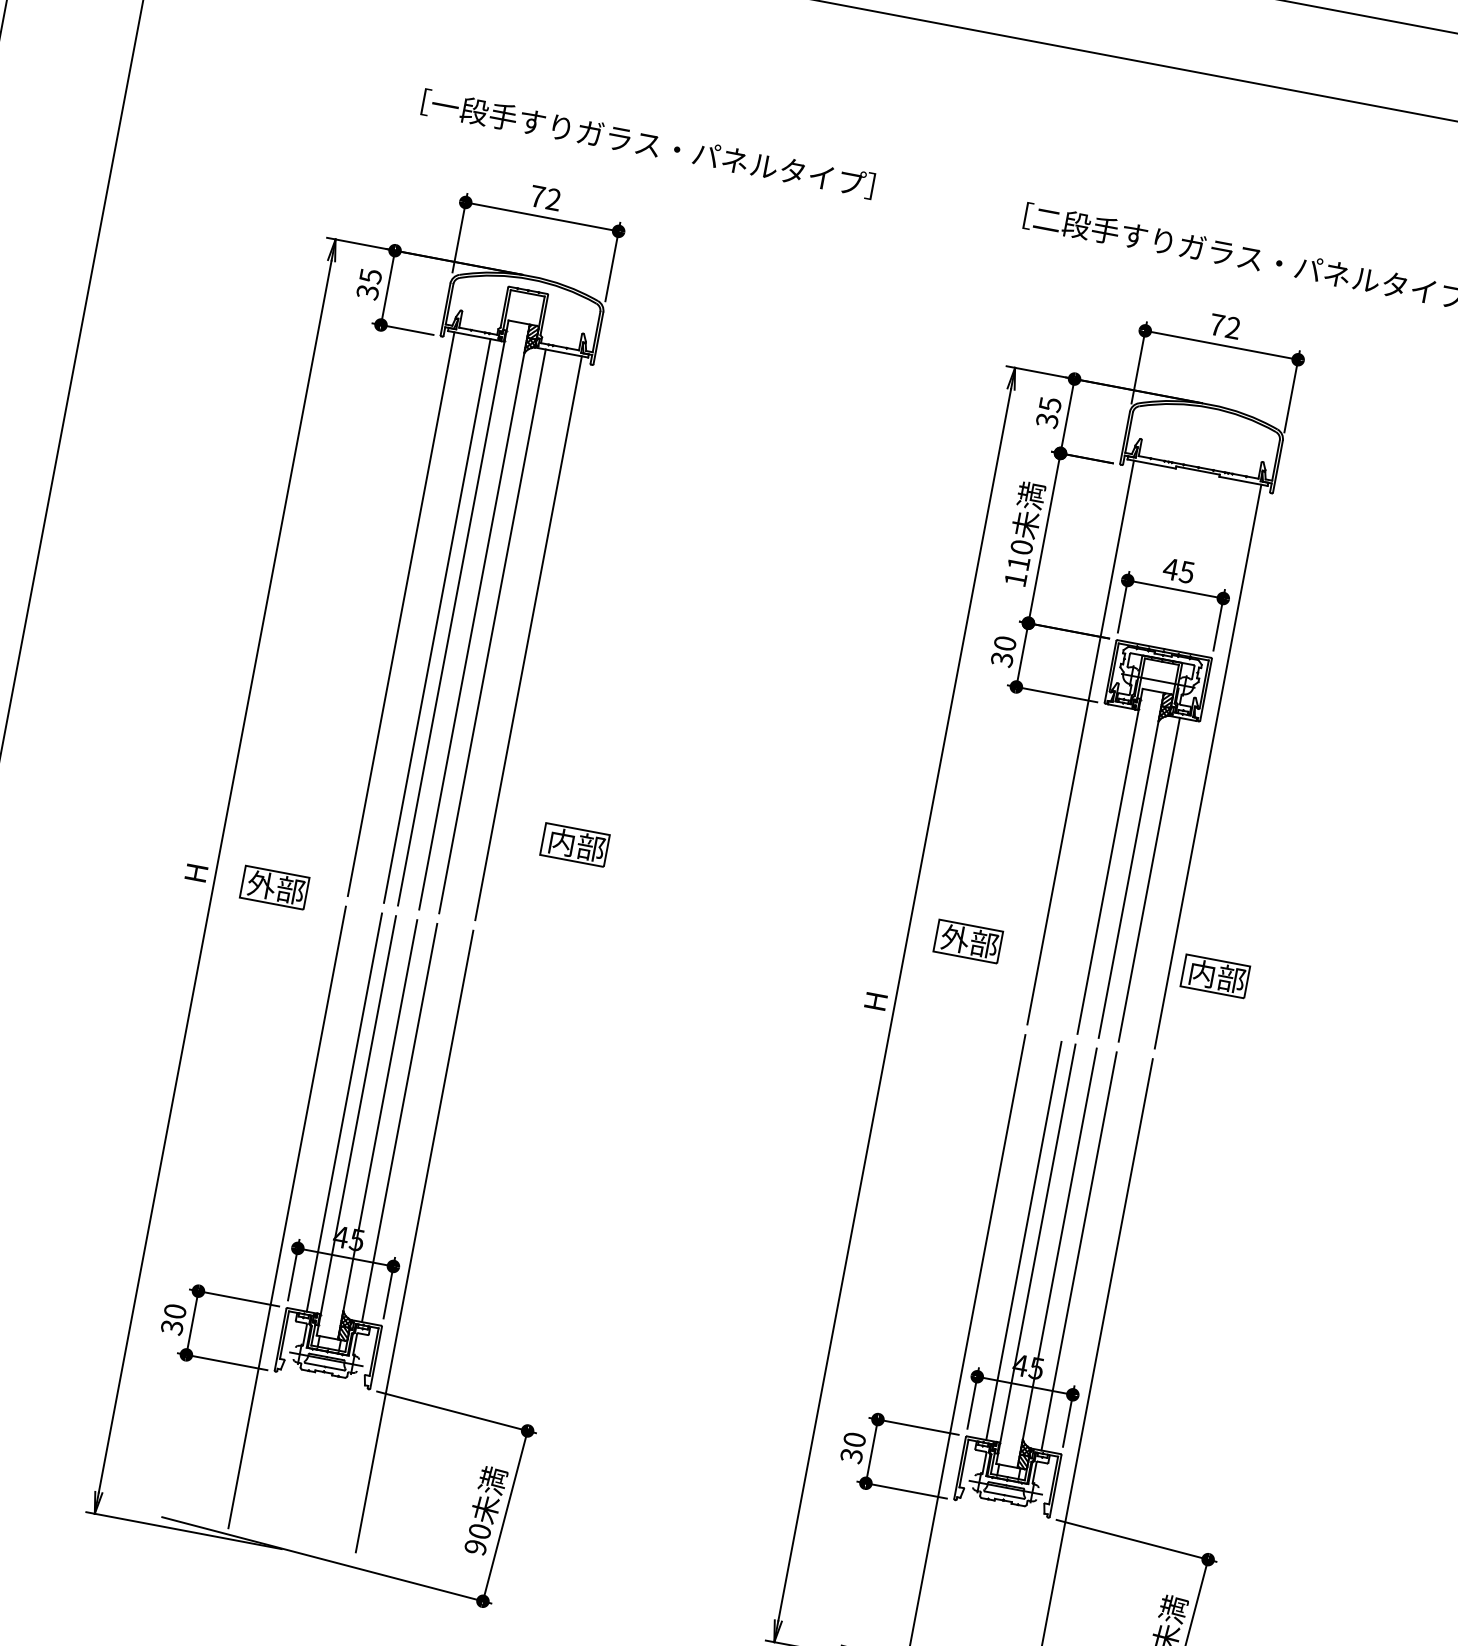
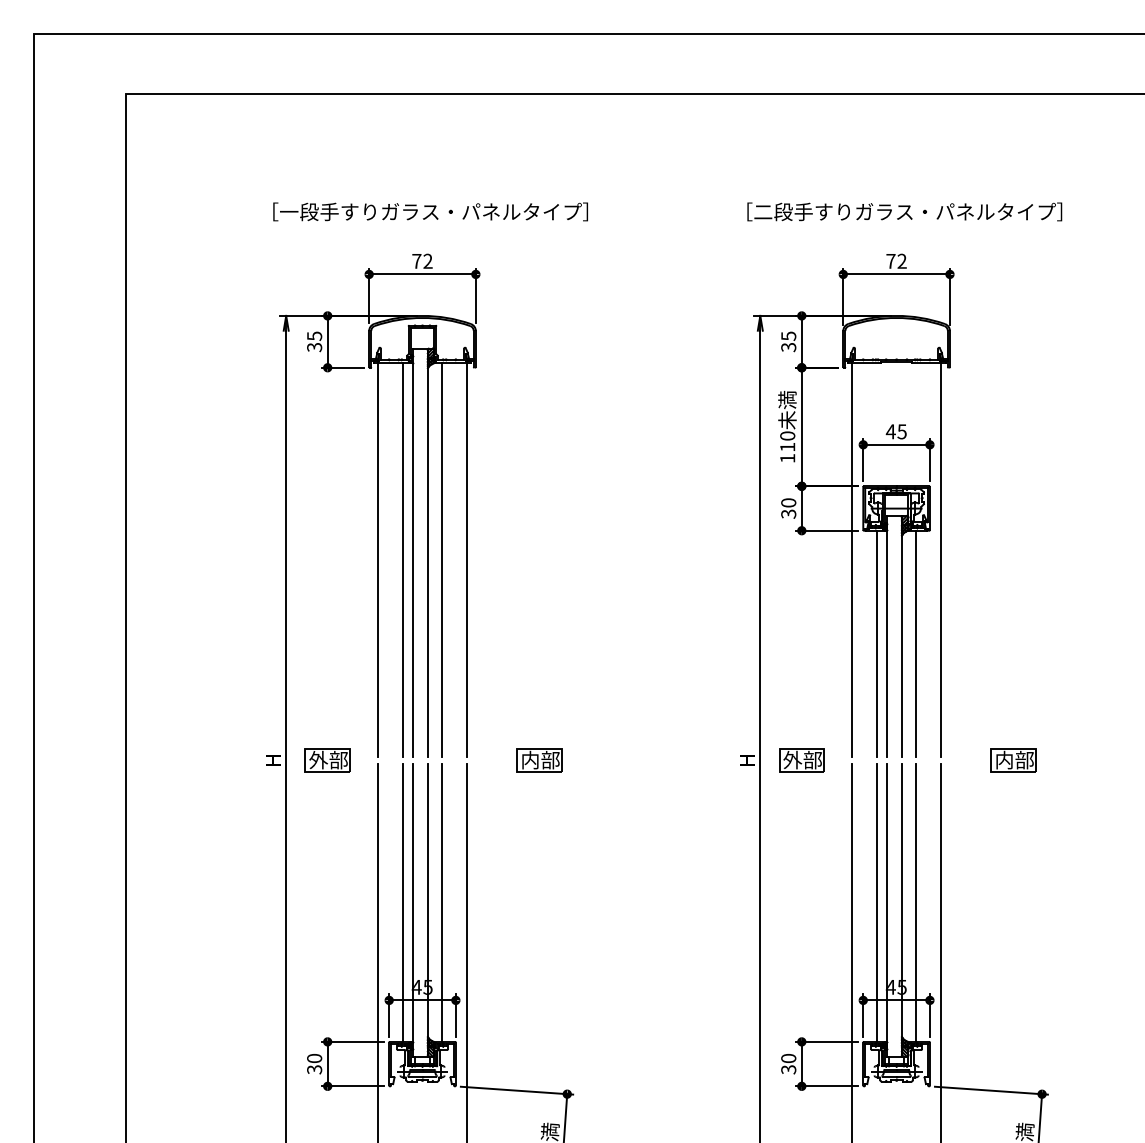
text: (648, 143) -> (430, 211), moved
part: (574, 845) -> (539, 760), moved
line: (1094, 869) -> (877, 643), added
part: (967, 941) -> (801, 760), moved
part: (1215, 976) -> (1013, 760), moved

